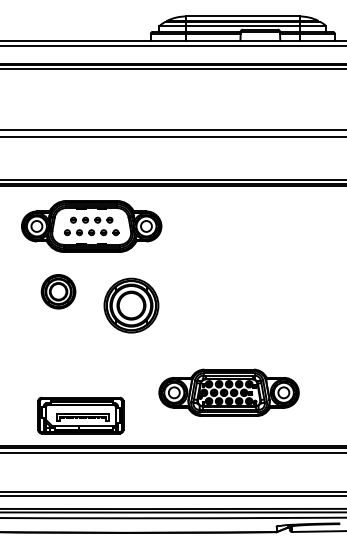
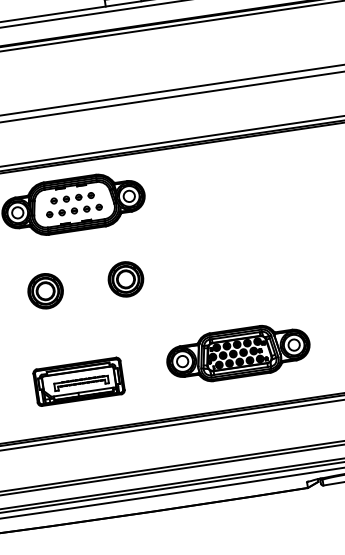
part: (58, 291) -> (45, 290), moved
part: (131, 305) -> (125, 279), size x0.62
part: (80, 415) -> (78, 381), moved

